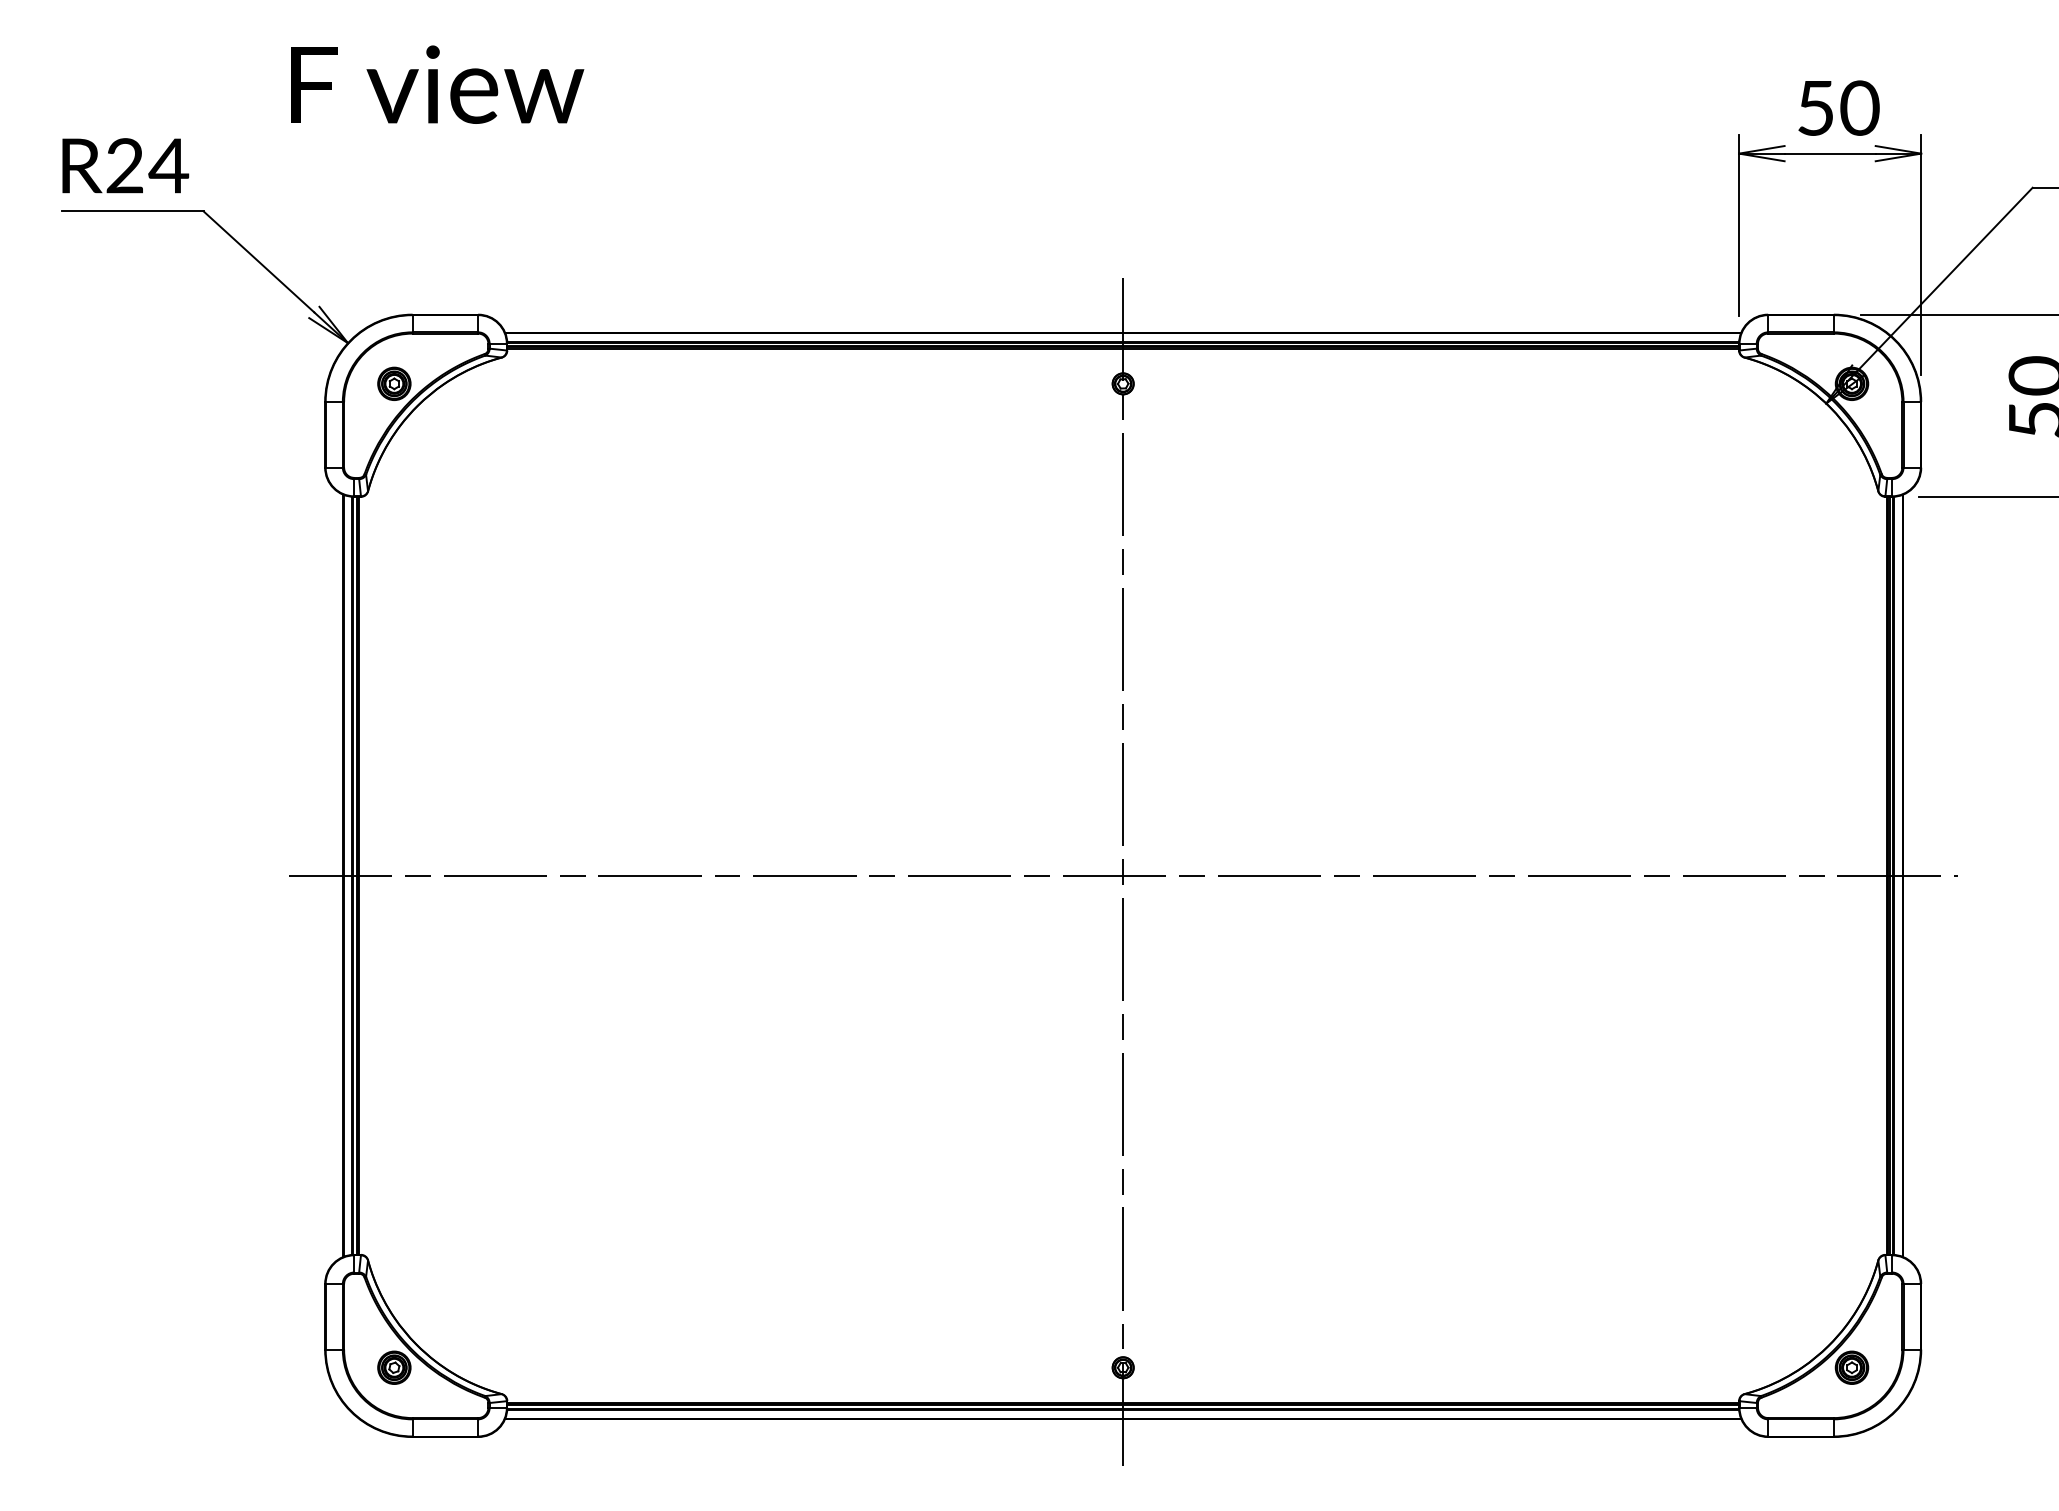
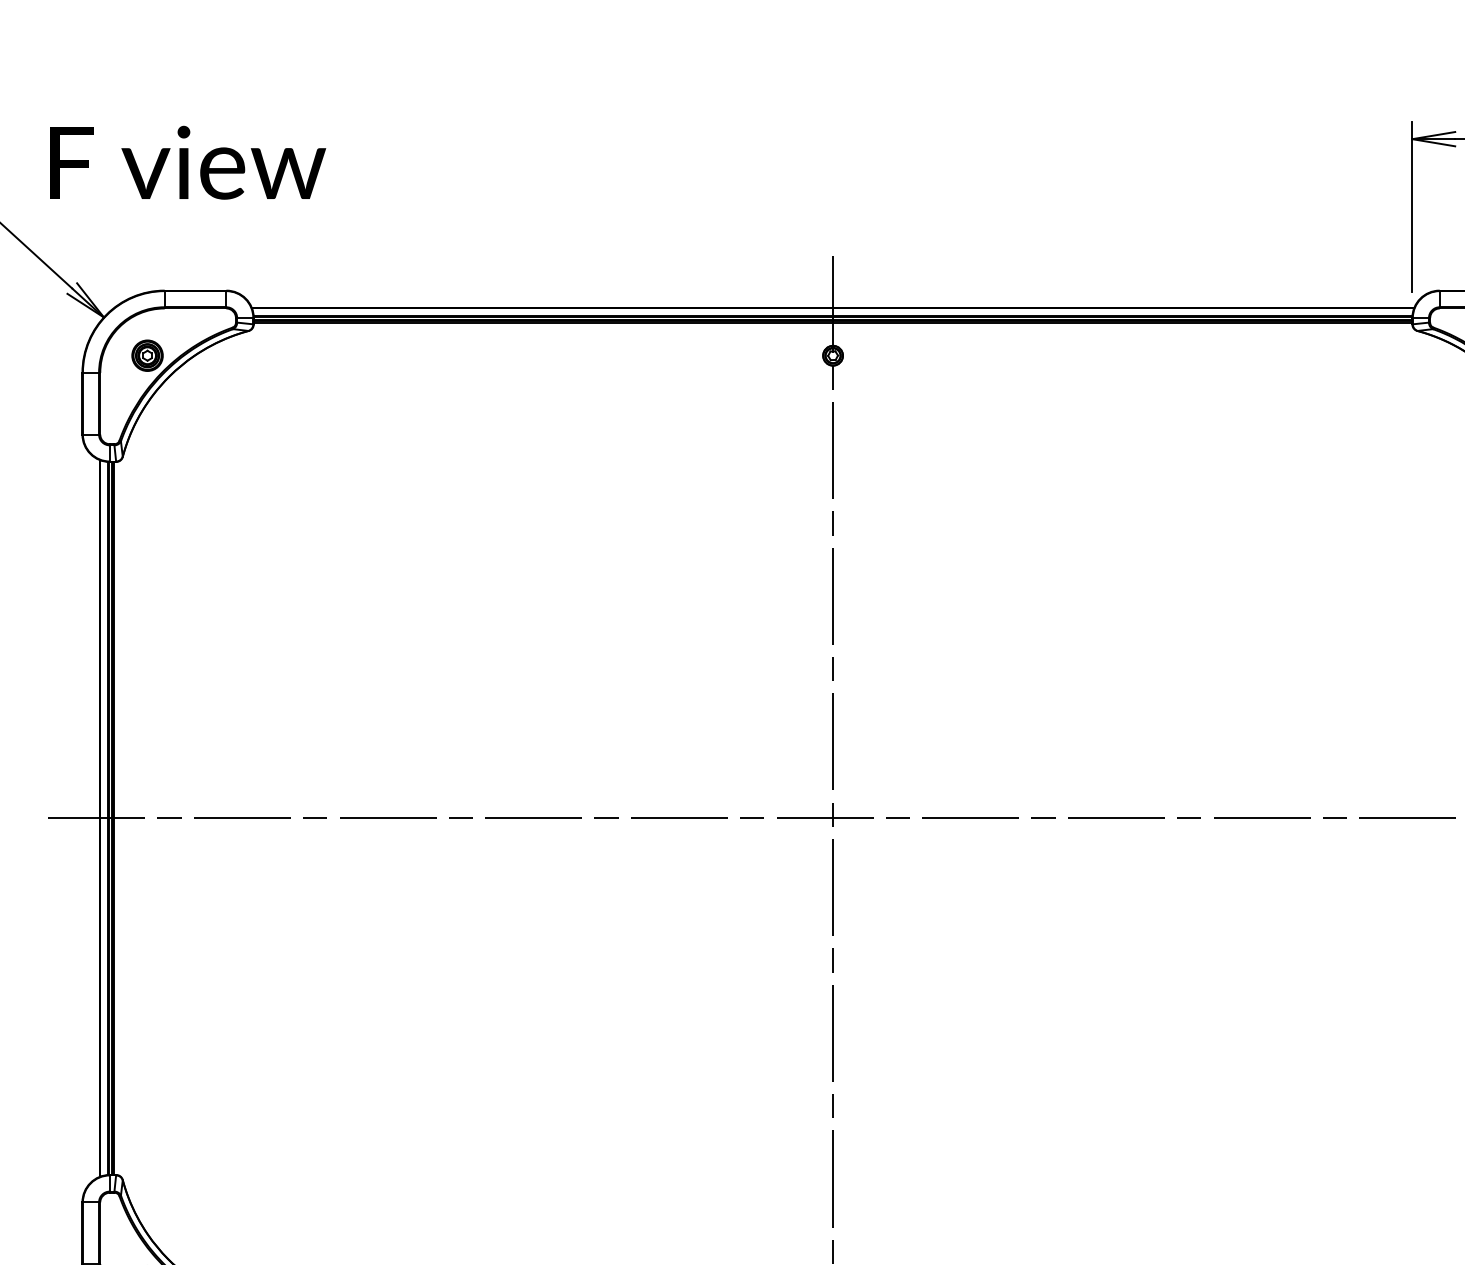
text: (437, 84) -> (188, 162), moved

